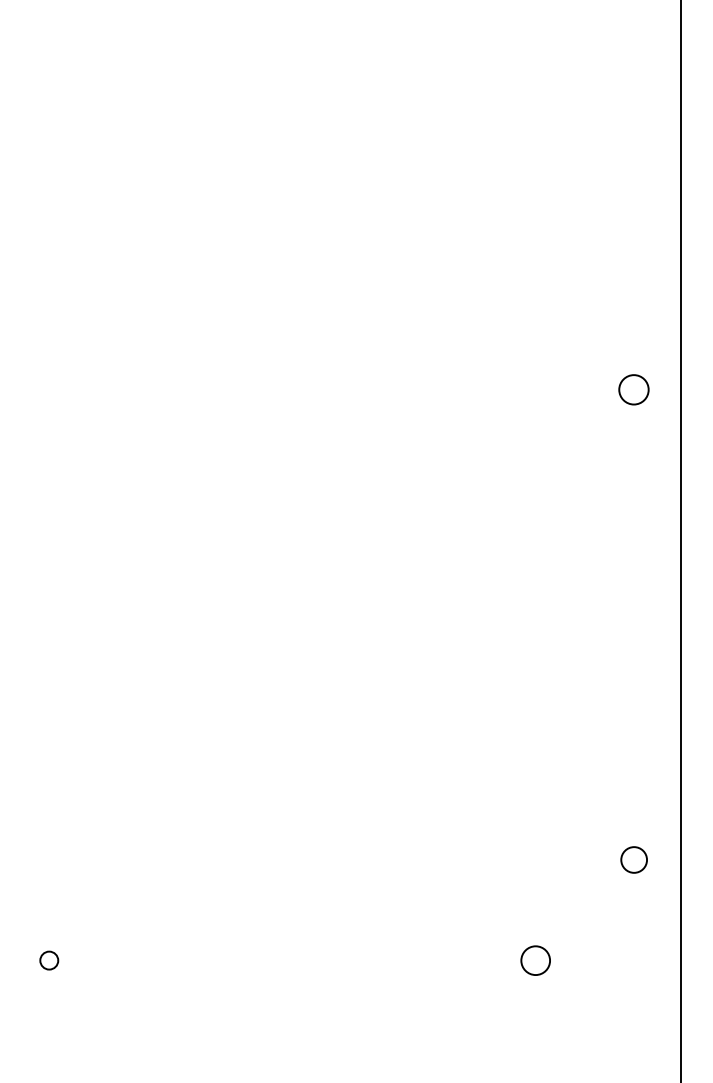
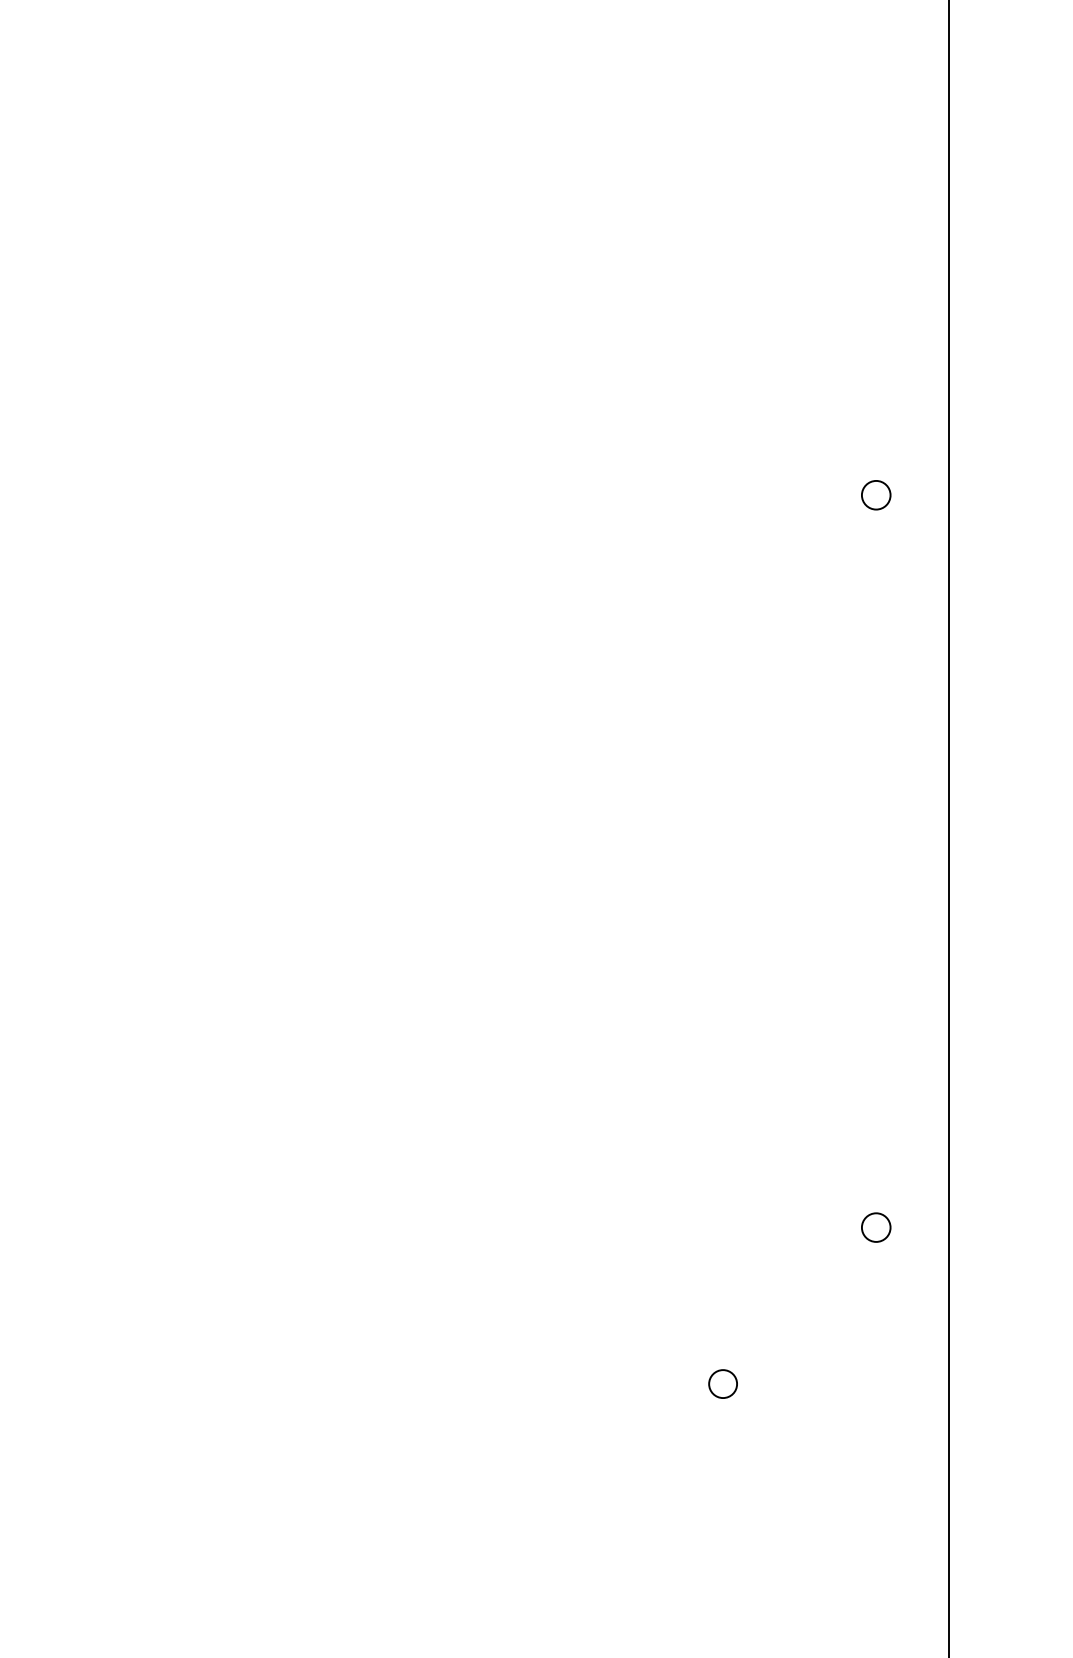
circle: (633, 389) -> (875, 494), size x0.62
circle: (633, 860) -> (875, 1228), size x0.71
circle: (535, 960) -> (722, 1383), size x0.62

